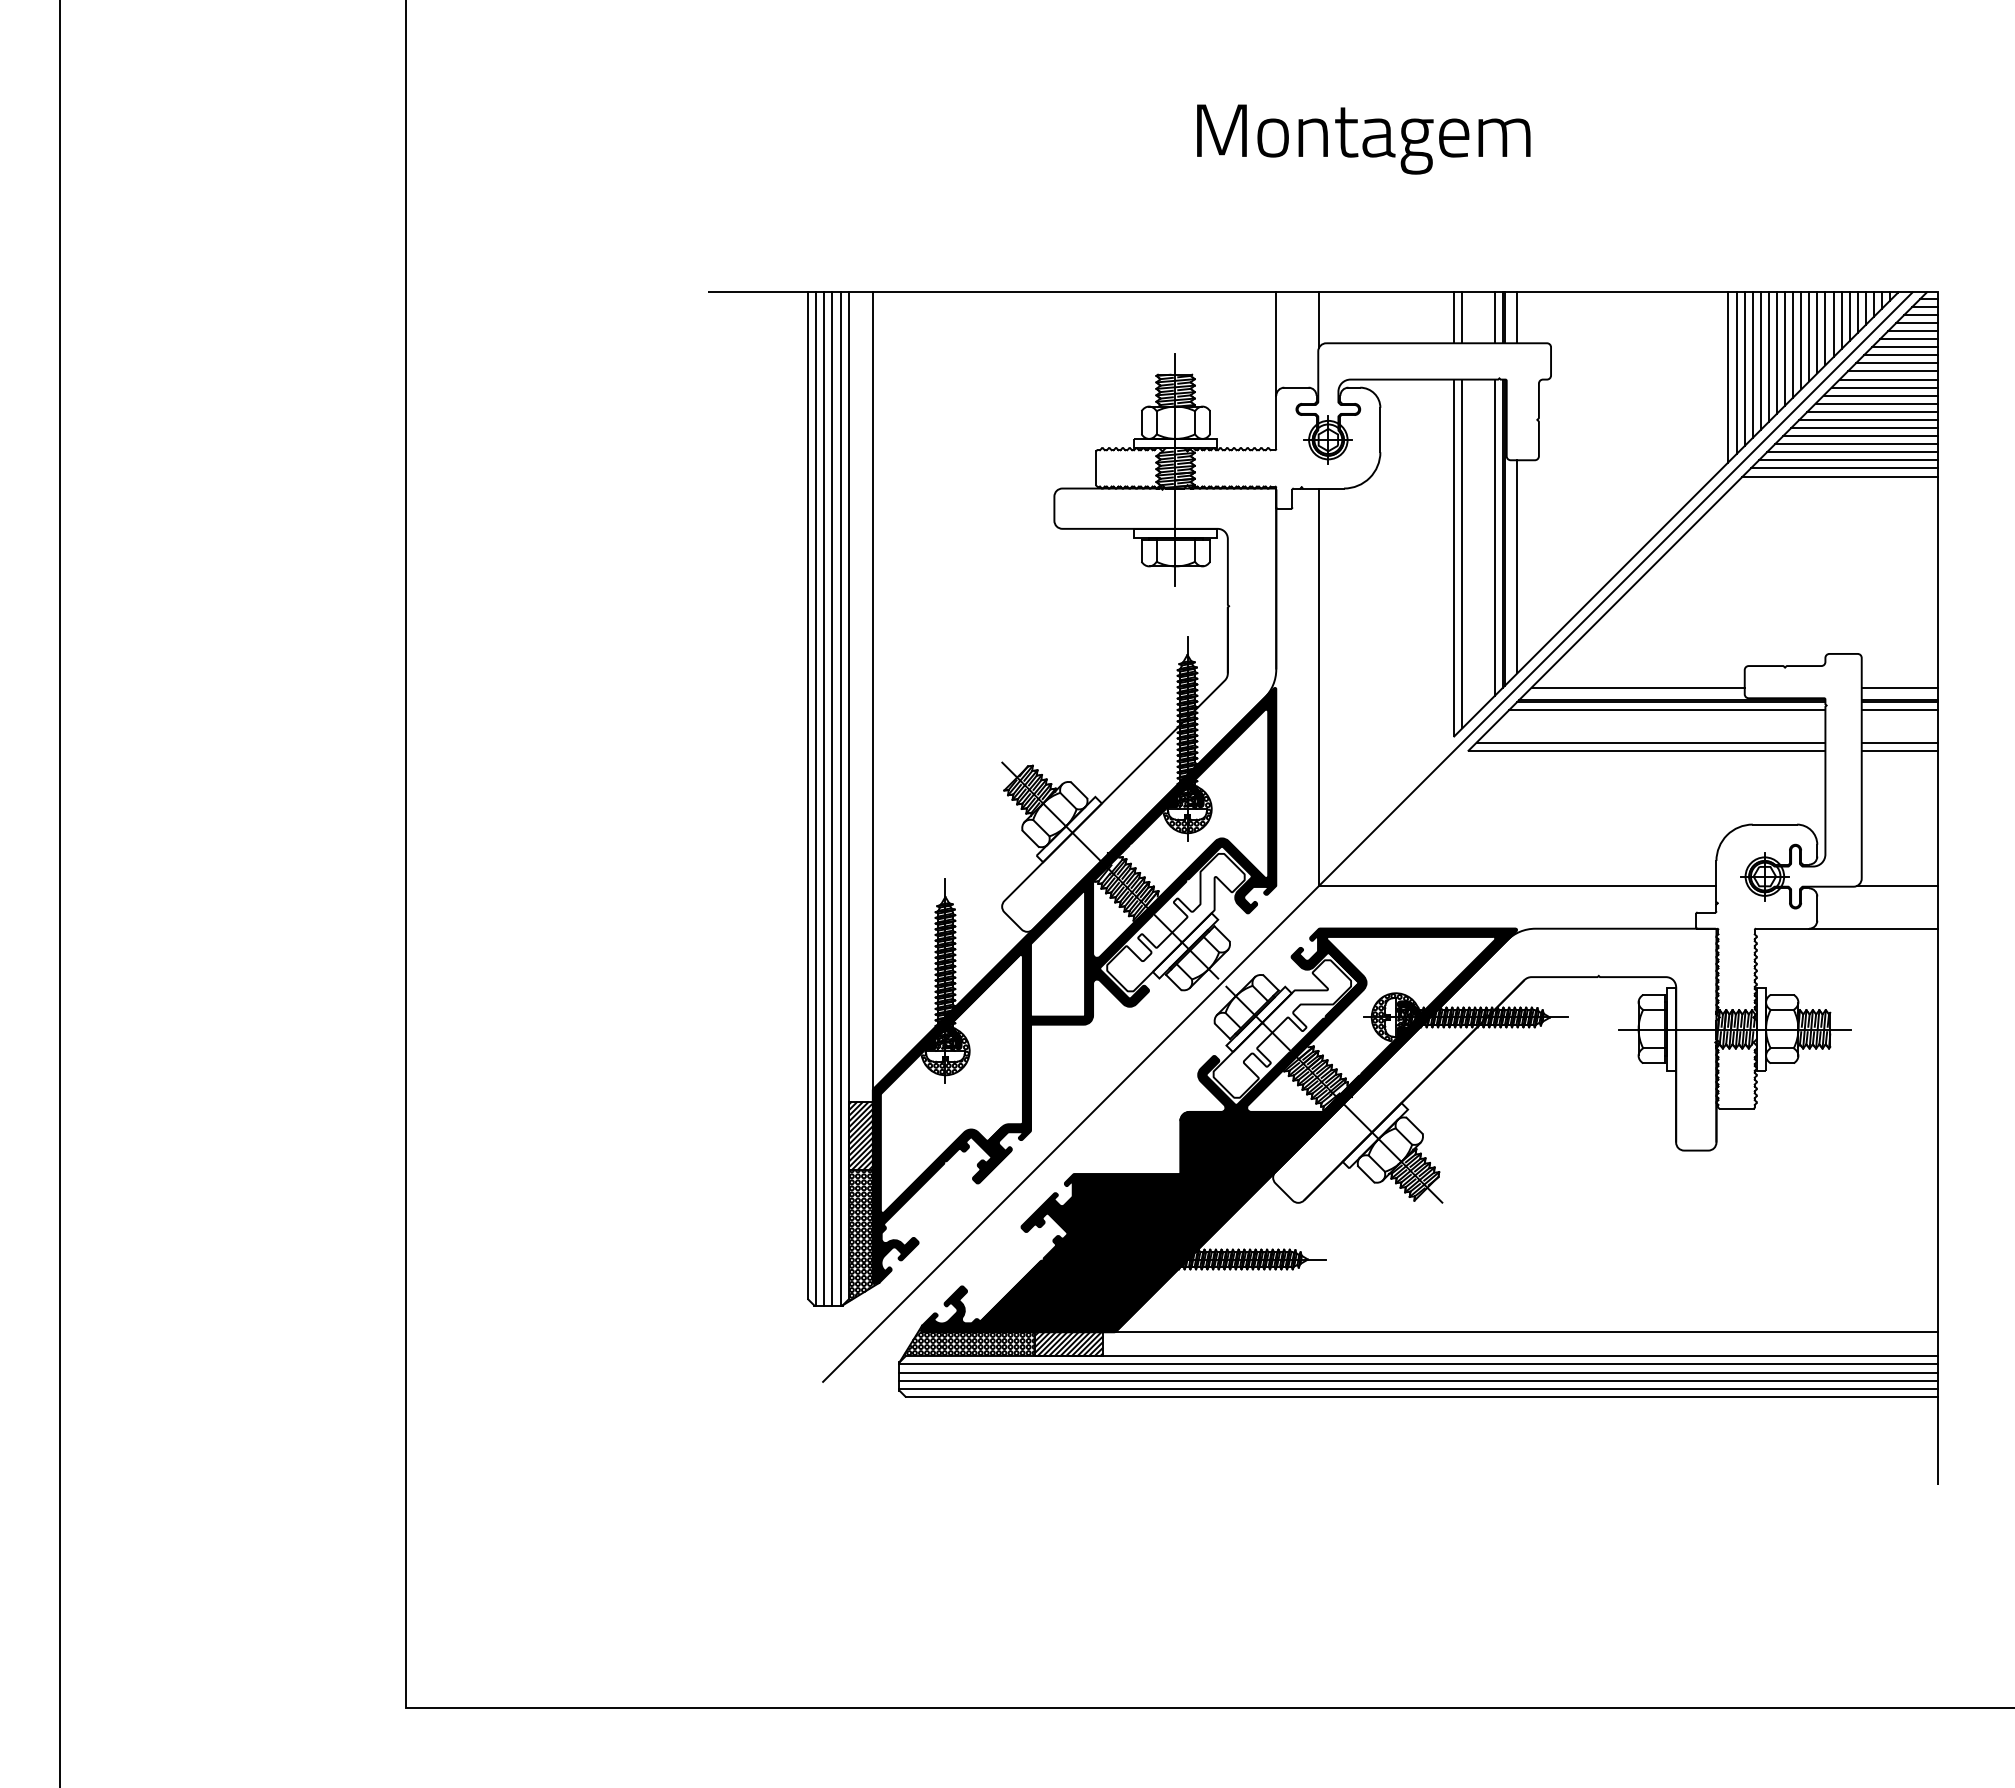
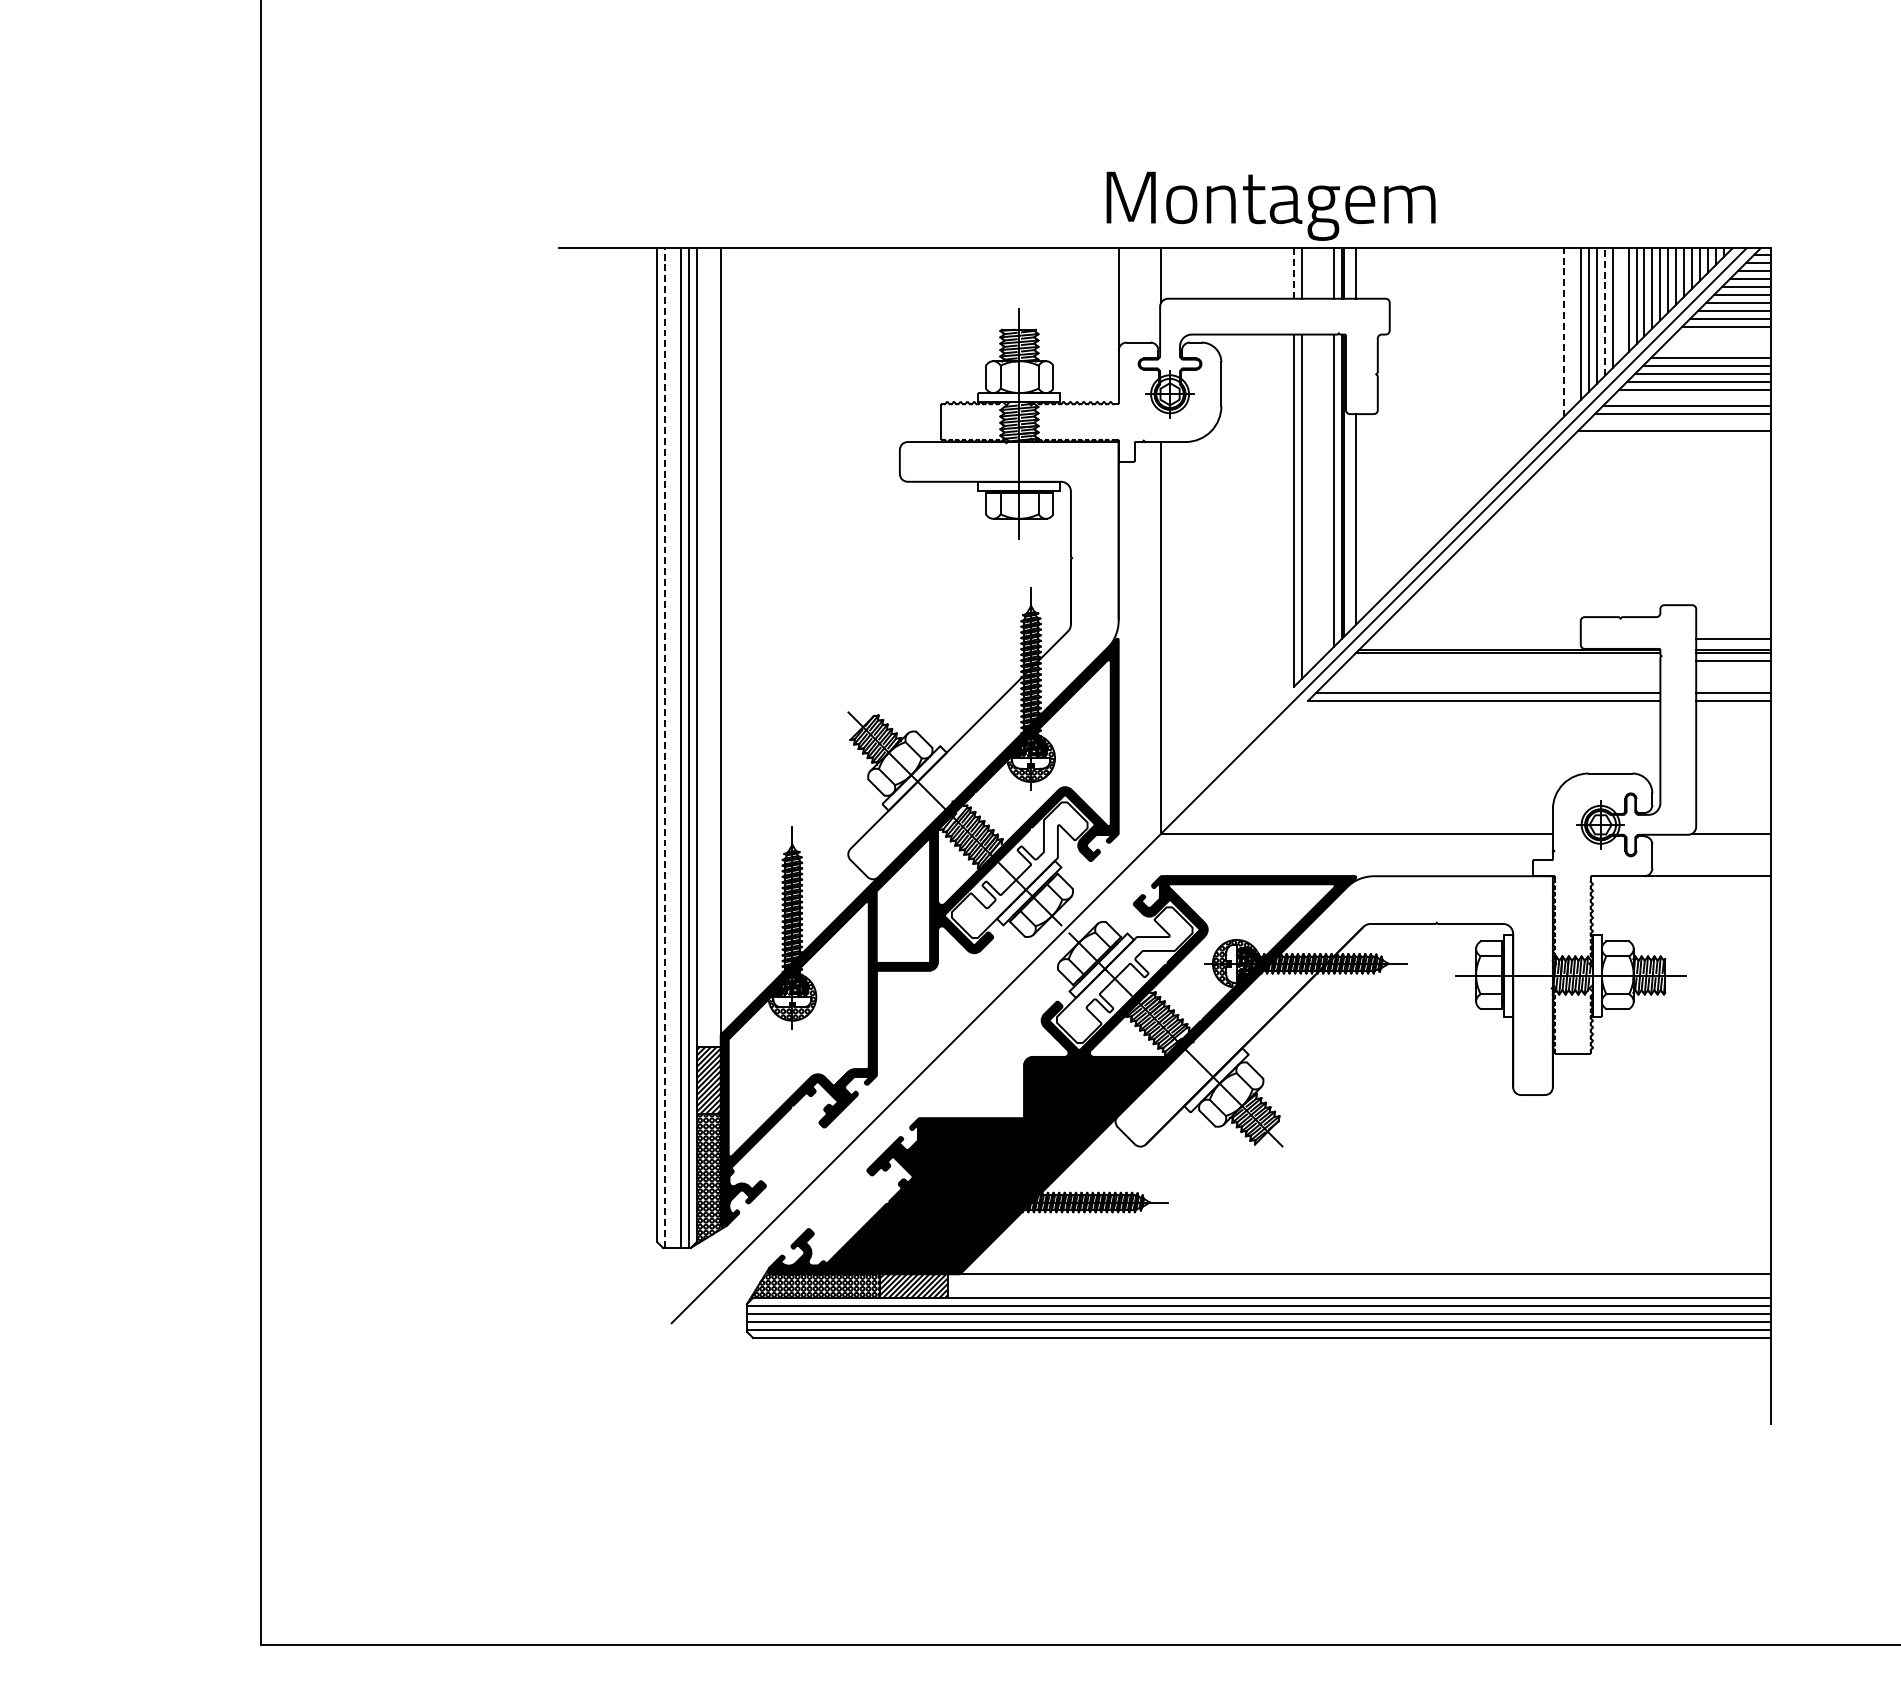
text: (1363, 139) -> (1270, 206), moved
line: (1454, 317) -> (1294, 273), solid -> dashed
line: (1785, 348) -> (1621, 303), removed
line: (1768, 357) -> (1604, 312), solid -> dashed
line: (1736, 373) -> (1572, 328), removed
line: (1728, 376) -> (1564, 331), solid -> dashed
line: (1888, 379) -> (1722, 334), removed
line: (1884, 387) -> (1718, 342), removed
line: (1880, 395) -> (1714, 350), removed
line: (1856, 444) -> (1691, 398), removed
line: (1843, 468) -> (1678, 422), removed
line: (1637, 687) -> (1475, 638), removed
line: (1666, 710) -> (1503, 660), removed
line: (816, 798) -> (665, 747), solid -> dashed
line: (824, 798) -> (673, 747), removed

